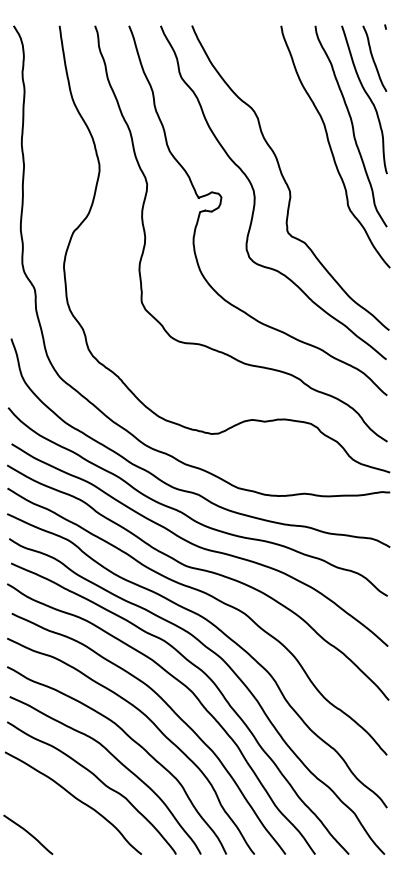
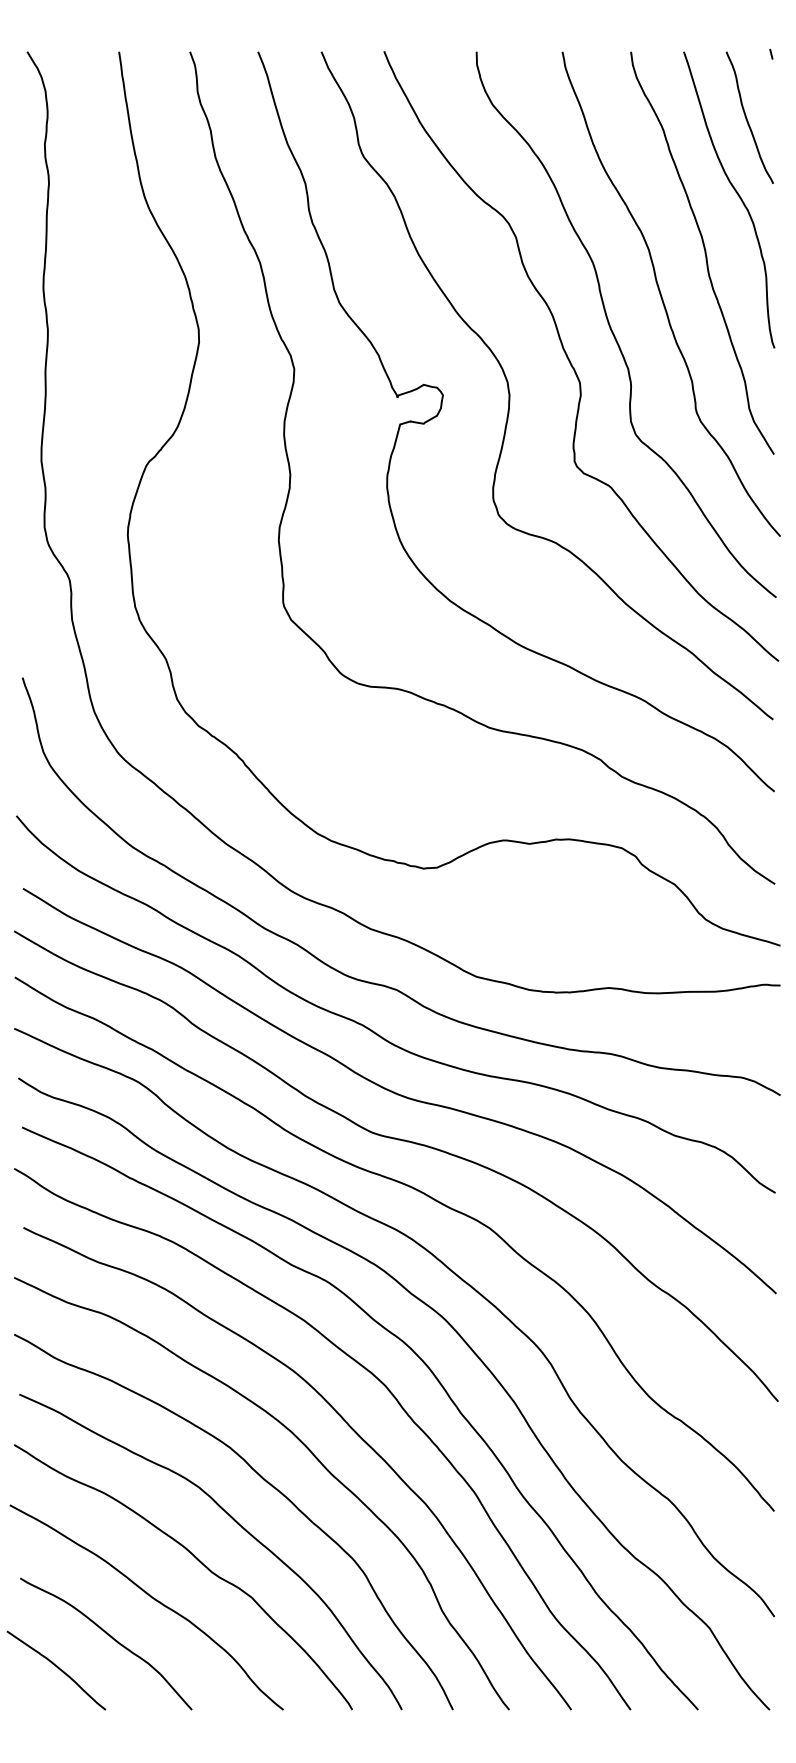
curve: (306, 164) -> (613, 329), added
curve: (55, 819) -> (110, 1639), added

